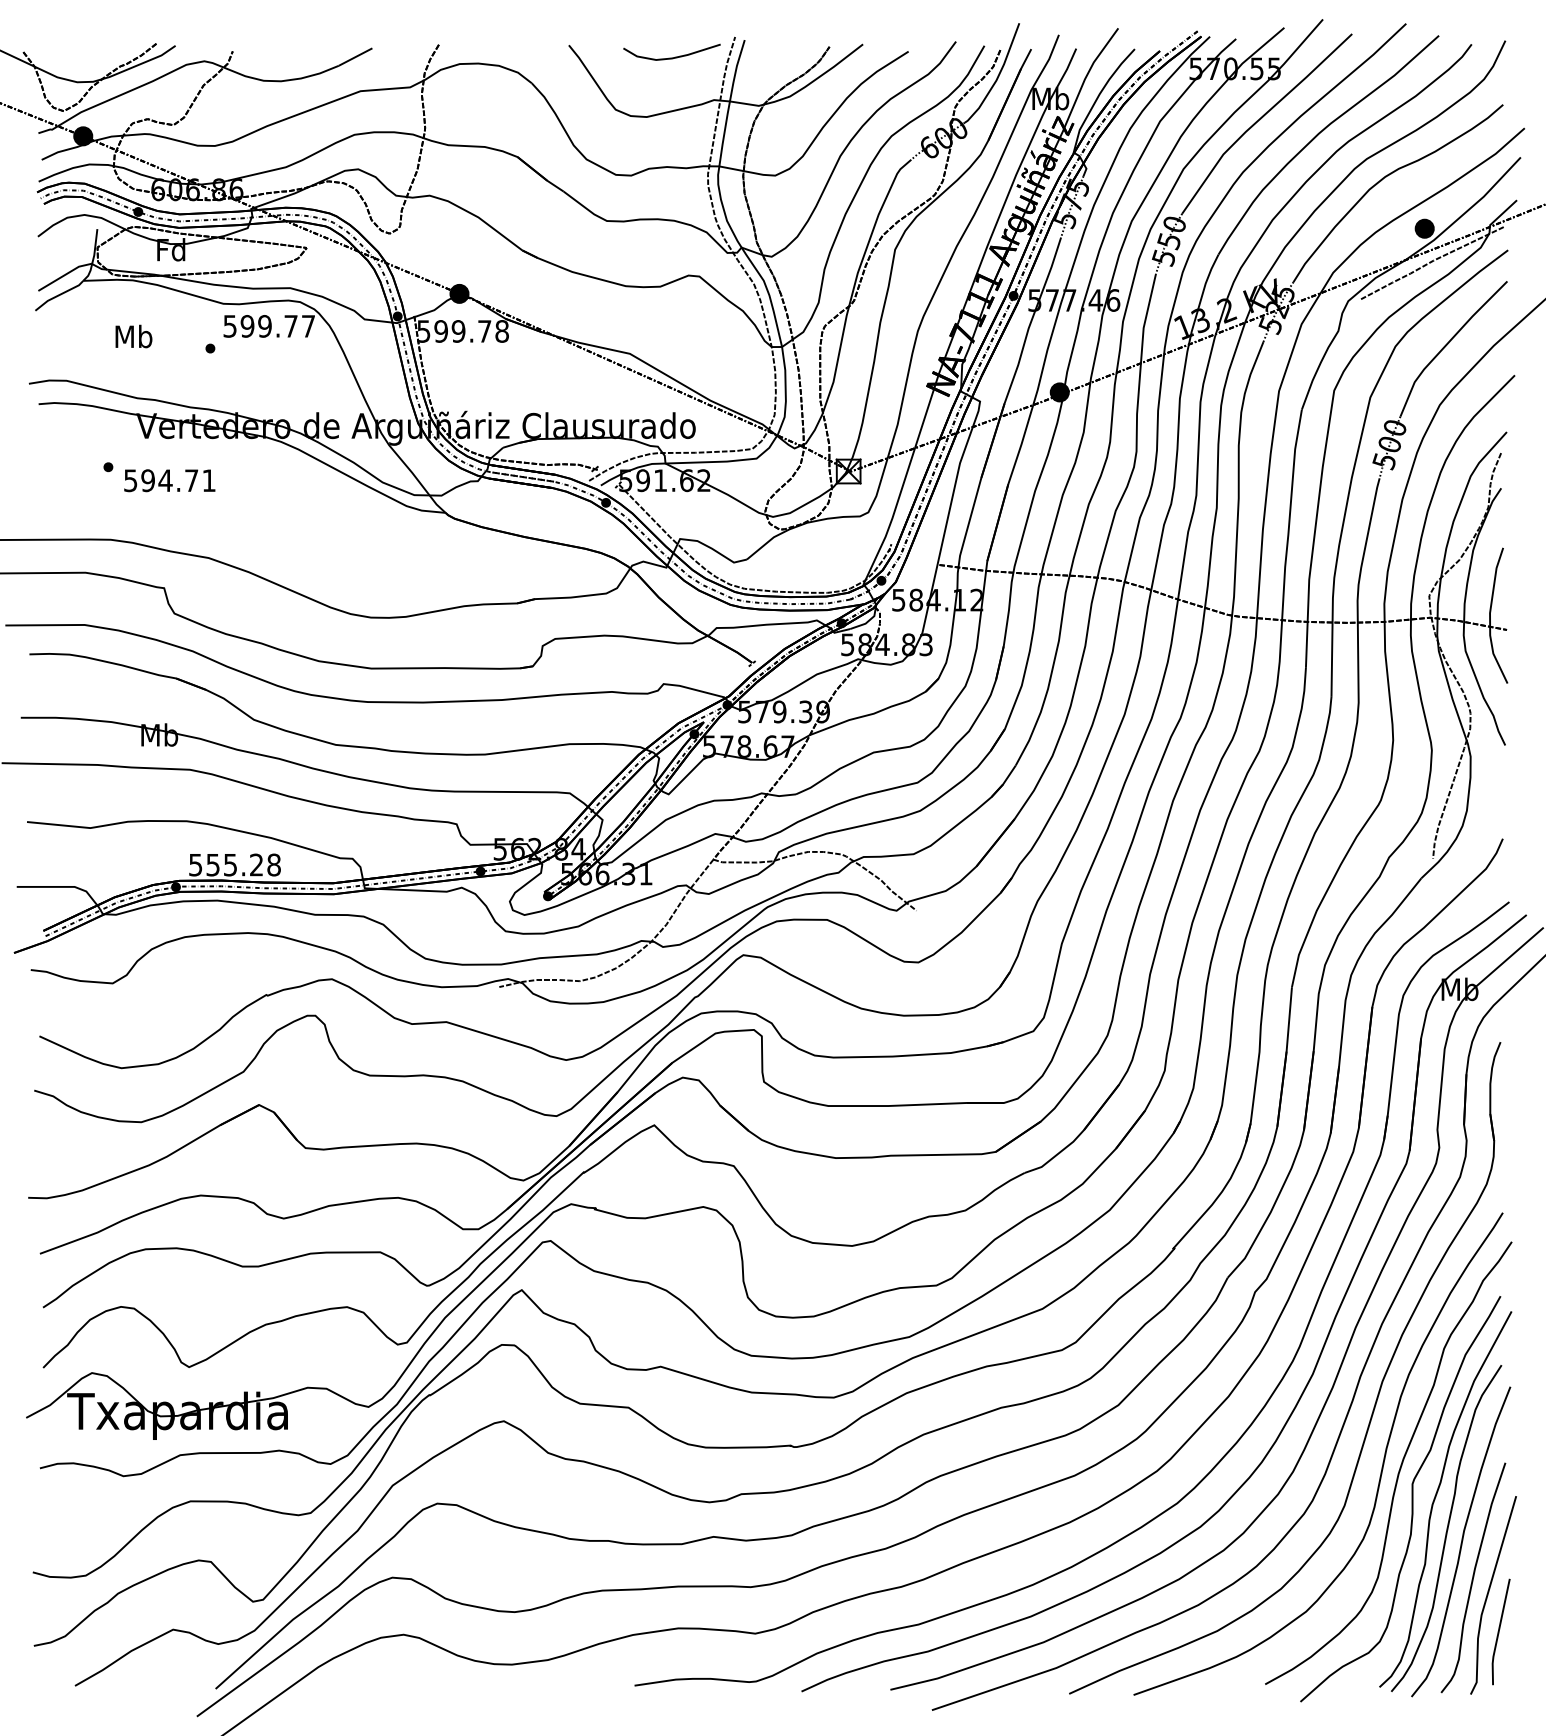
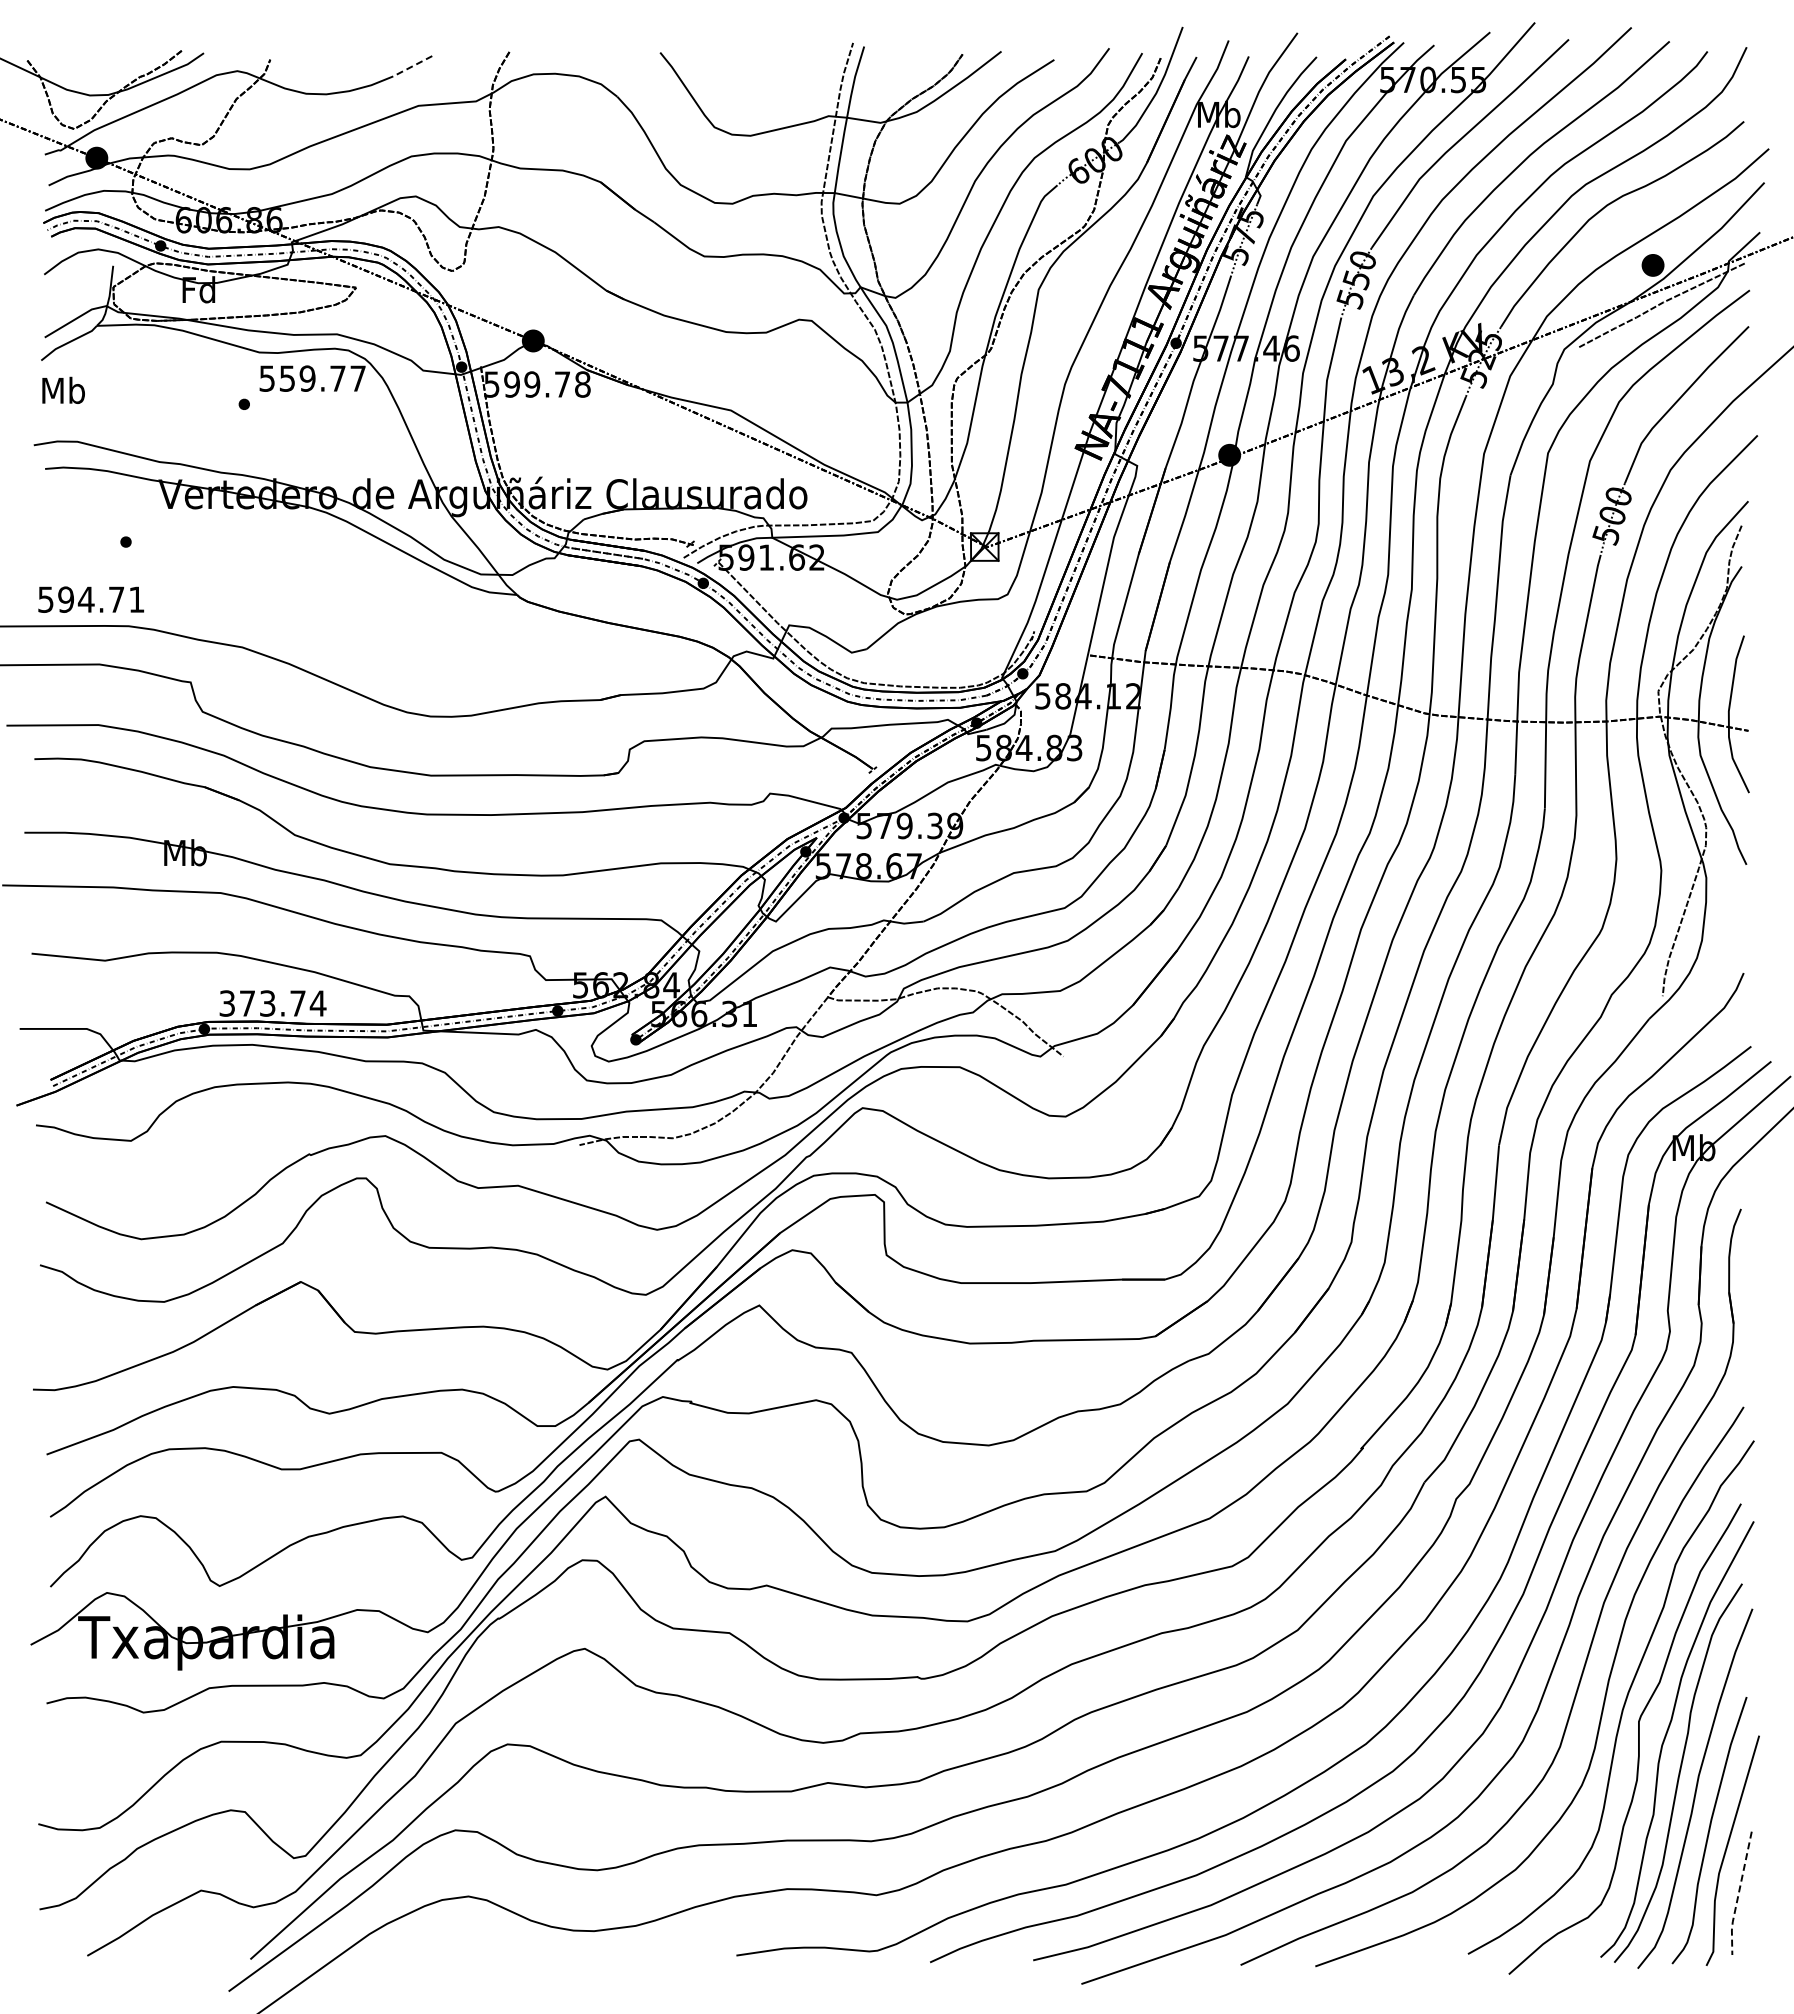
line: (355, 57) -> (412, 66), solid -> dashed
curve: (672, 57) -> (780, 66), removed
text: (247, 326) -> (287, 378), 599.77 -> 559.77
text: (133, 335) -> (63, 389), moved
text: (170, 480) -> (91, 599), moved
text: (235, 864) -> (273, 1003), 555.28 -> 373.74
line: (1498, 1633) -> (1738, 1894), solid -> dashed

